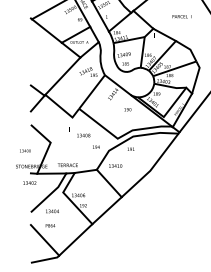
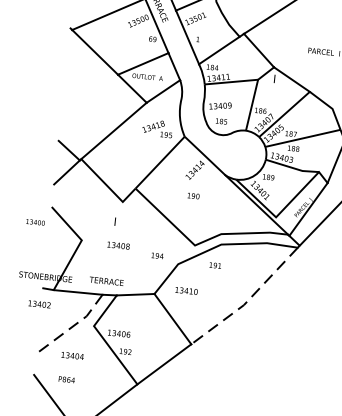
text: (127, 109) -> (192, 195), moved
text: (83, 135) -> (118, 245), moved
text: (25, 150) -> (35, 221), moved
line: (152, 168) -> (248, 301), solid -> dashed
line: (50, 194) -> (72, 327), solid -> dashed

